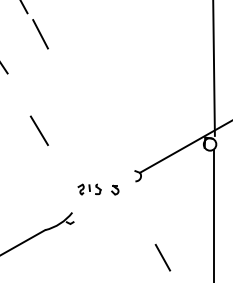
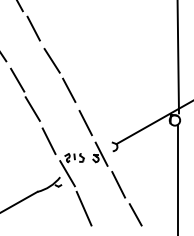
part: (71, 90) -> (59, 75), added
line: (21, 95) -> (17, 79), added
line: (102, 146) -> (85, 122), added
line: (58, 169) -> (48, 141), added
line: (121, 184) -> (101, 153), added
line: (81, 208) -> (67, 173), added
line: (142, 221) -> (118, 184), added
line: (100, 250) -> (83, 208), added

